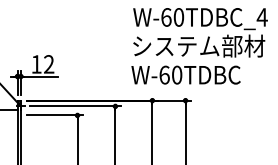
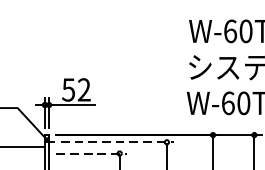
text: (36, 64) -> (68, 90), 12 -> 52
line: (76, 106) -> (118, 142), solid -> dashed
line: (55, 115) -> (92, 153), solid -> dashed

